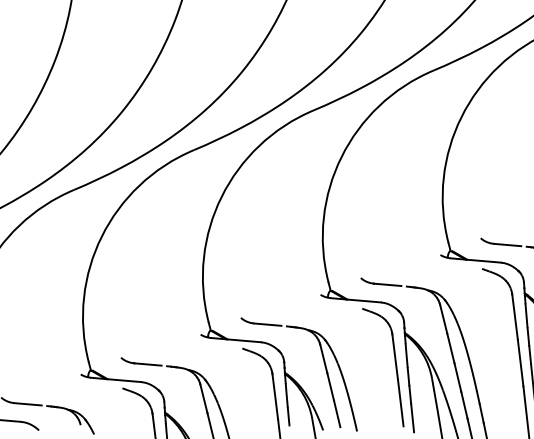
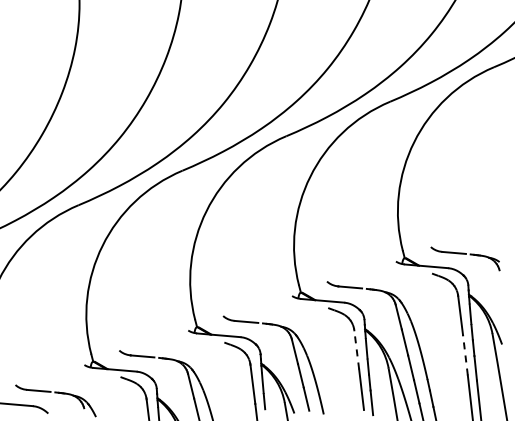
line: (394, 356) -> (356, 349), solid -> dashed
line: (520, 362) -> (465, 354), solid -> dashed

